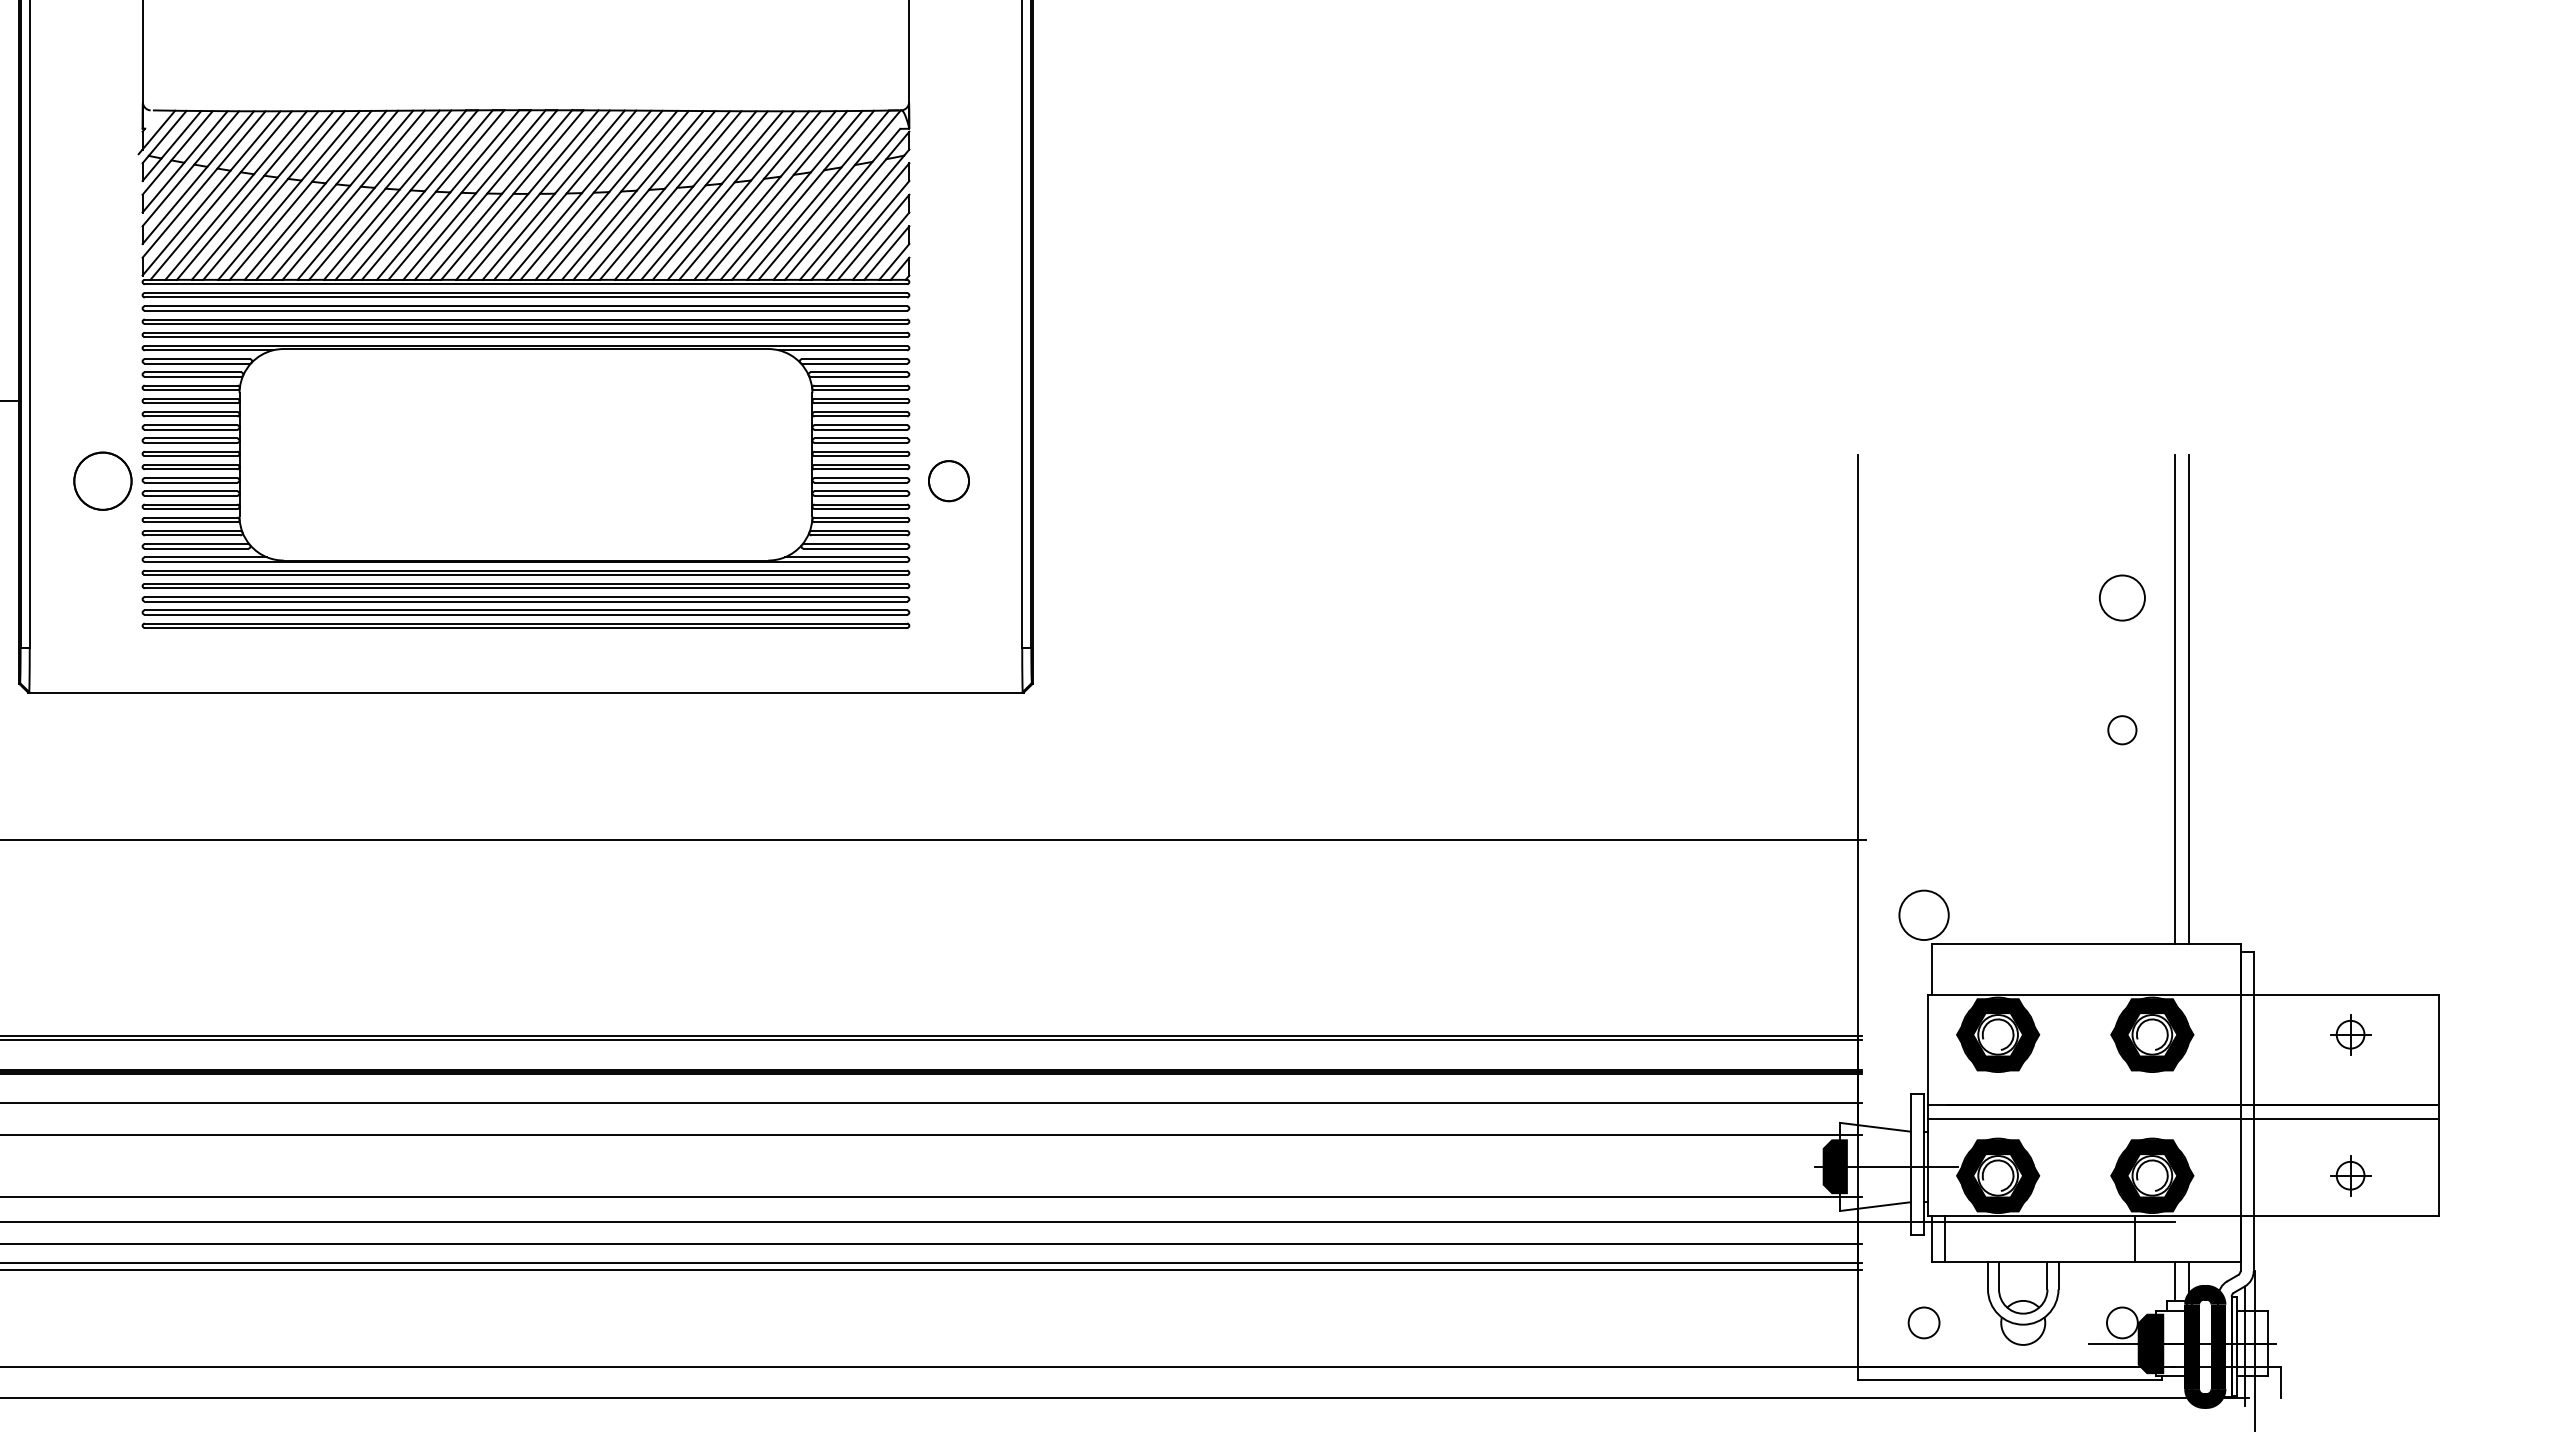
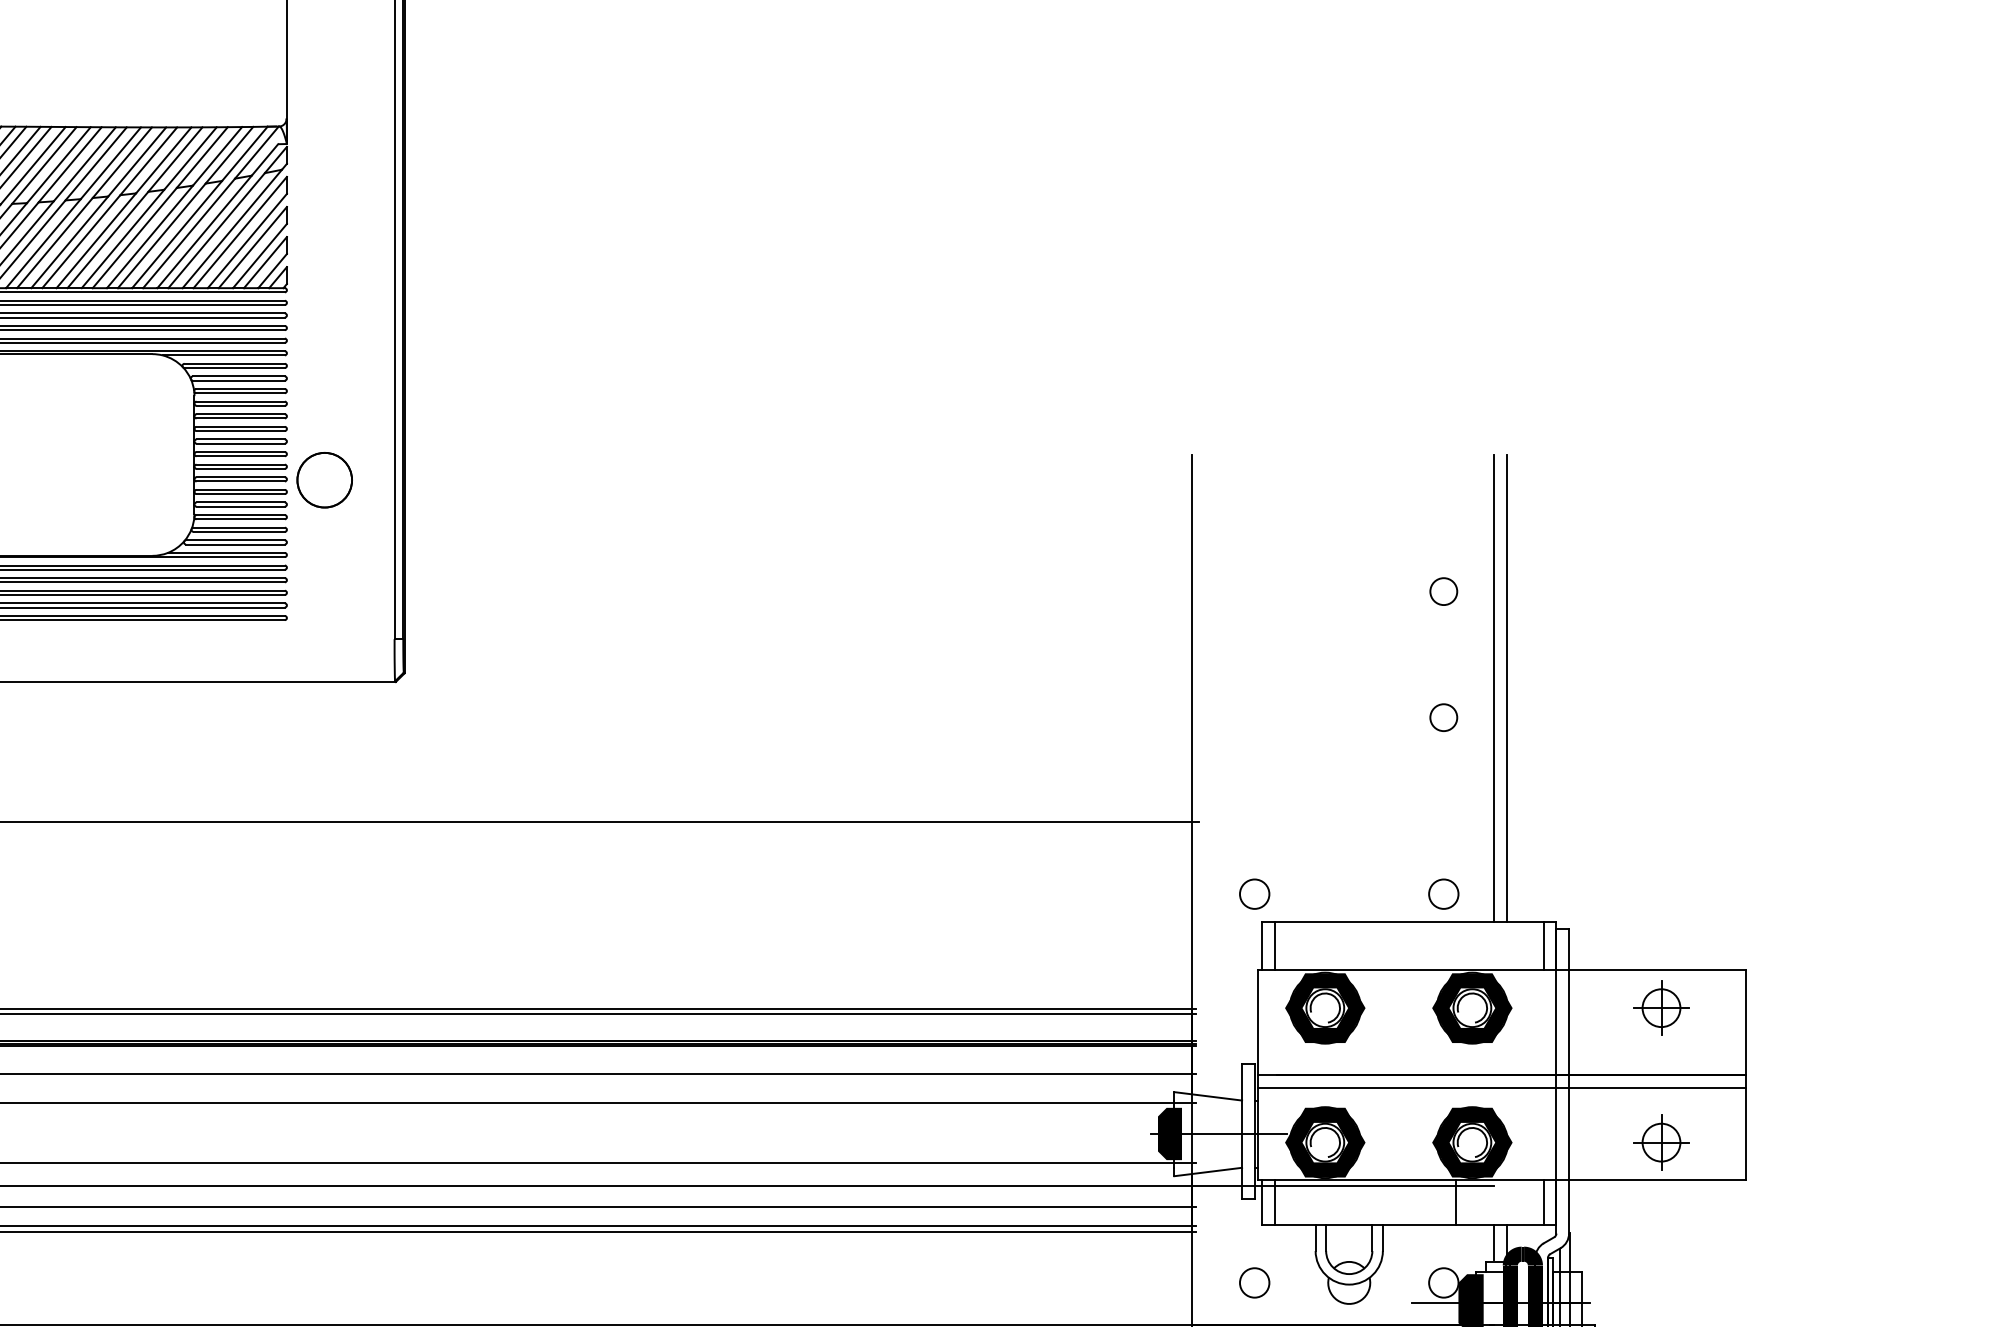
part: (948, 480) -> (324, 479), size x1.43
circle: (2122, 597) -> (1443, 591), size x0.62
circle: (1923, 914) -> (1254, 893), size x0.62
circle: (2122, 915) -> (1443, 894), added
line: (1945, 969) -> (1275, 945), added
line: (2227, 969) -> (1544, 945), added
part: (2350, 1034) -> (1661, 1007), size x1.43
part: (2350, 1175) -> (1661, 1142), size x1.43
line: (2227, 1238) -> (1544, 1202), added

